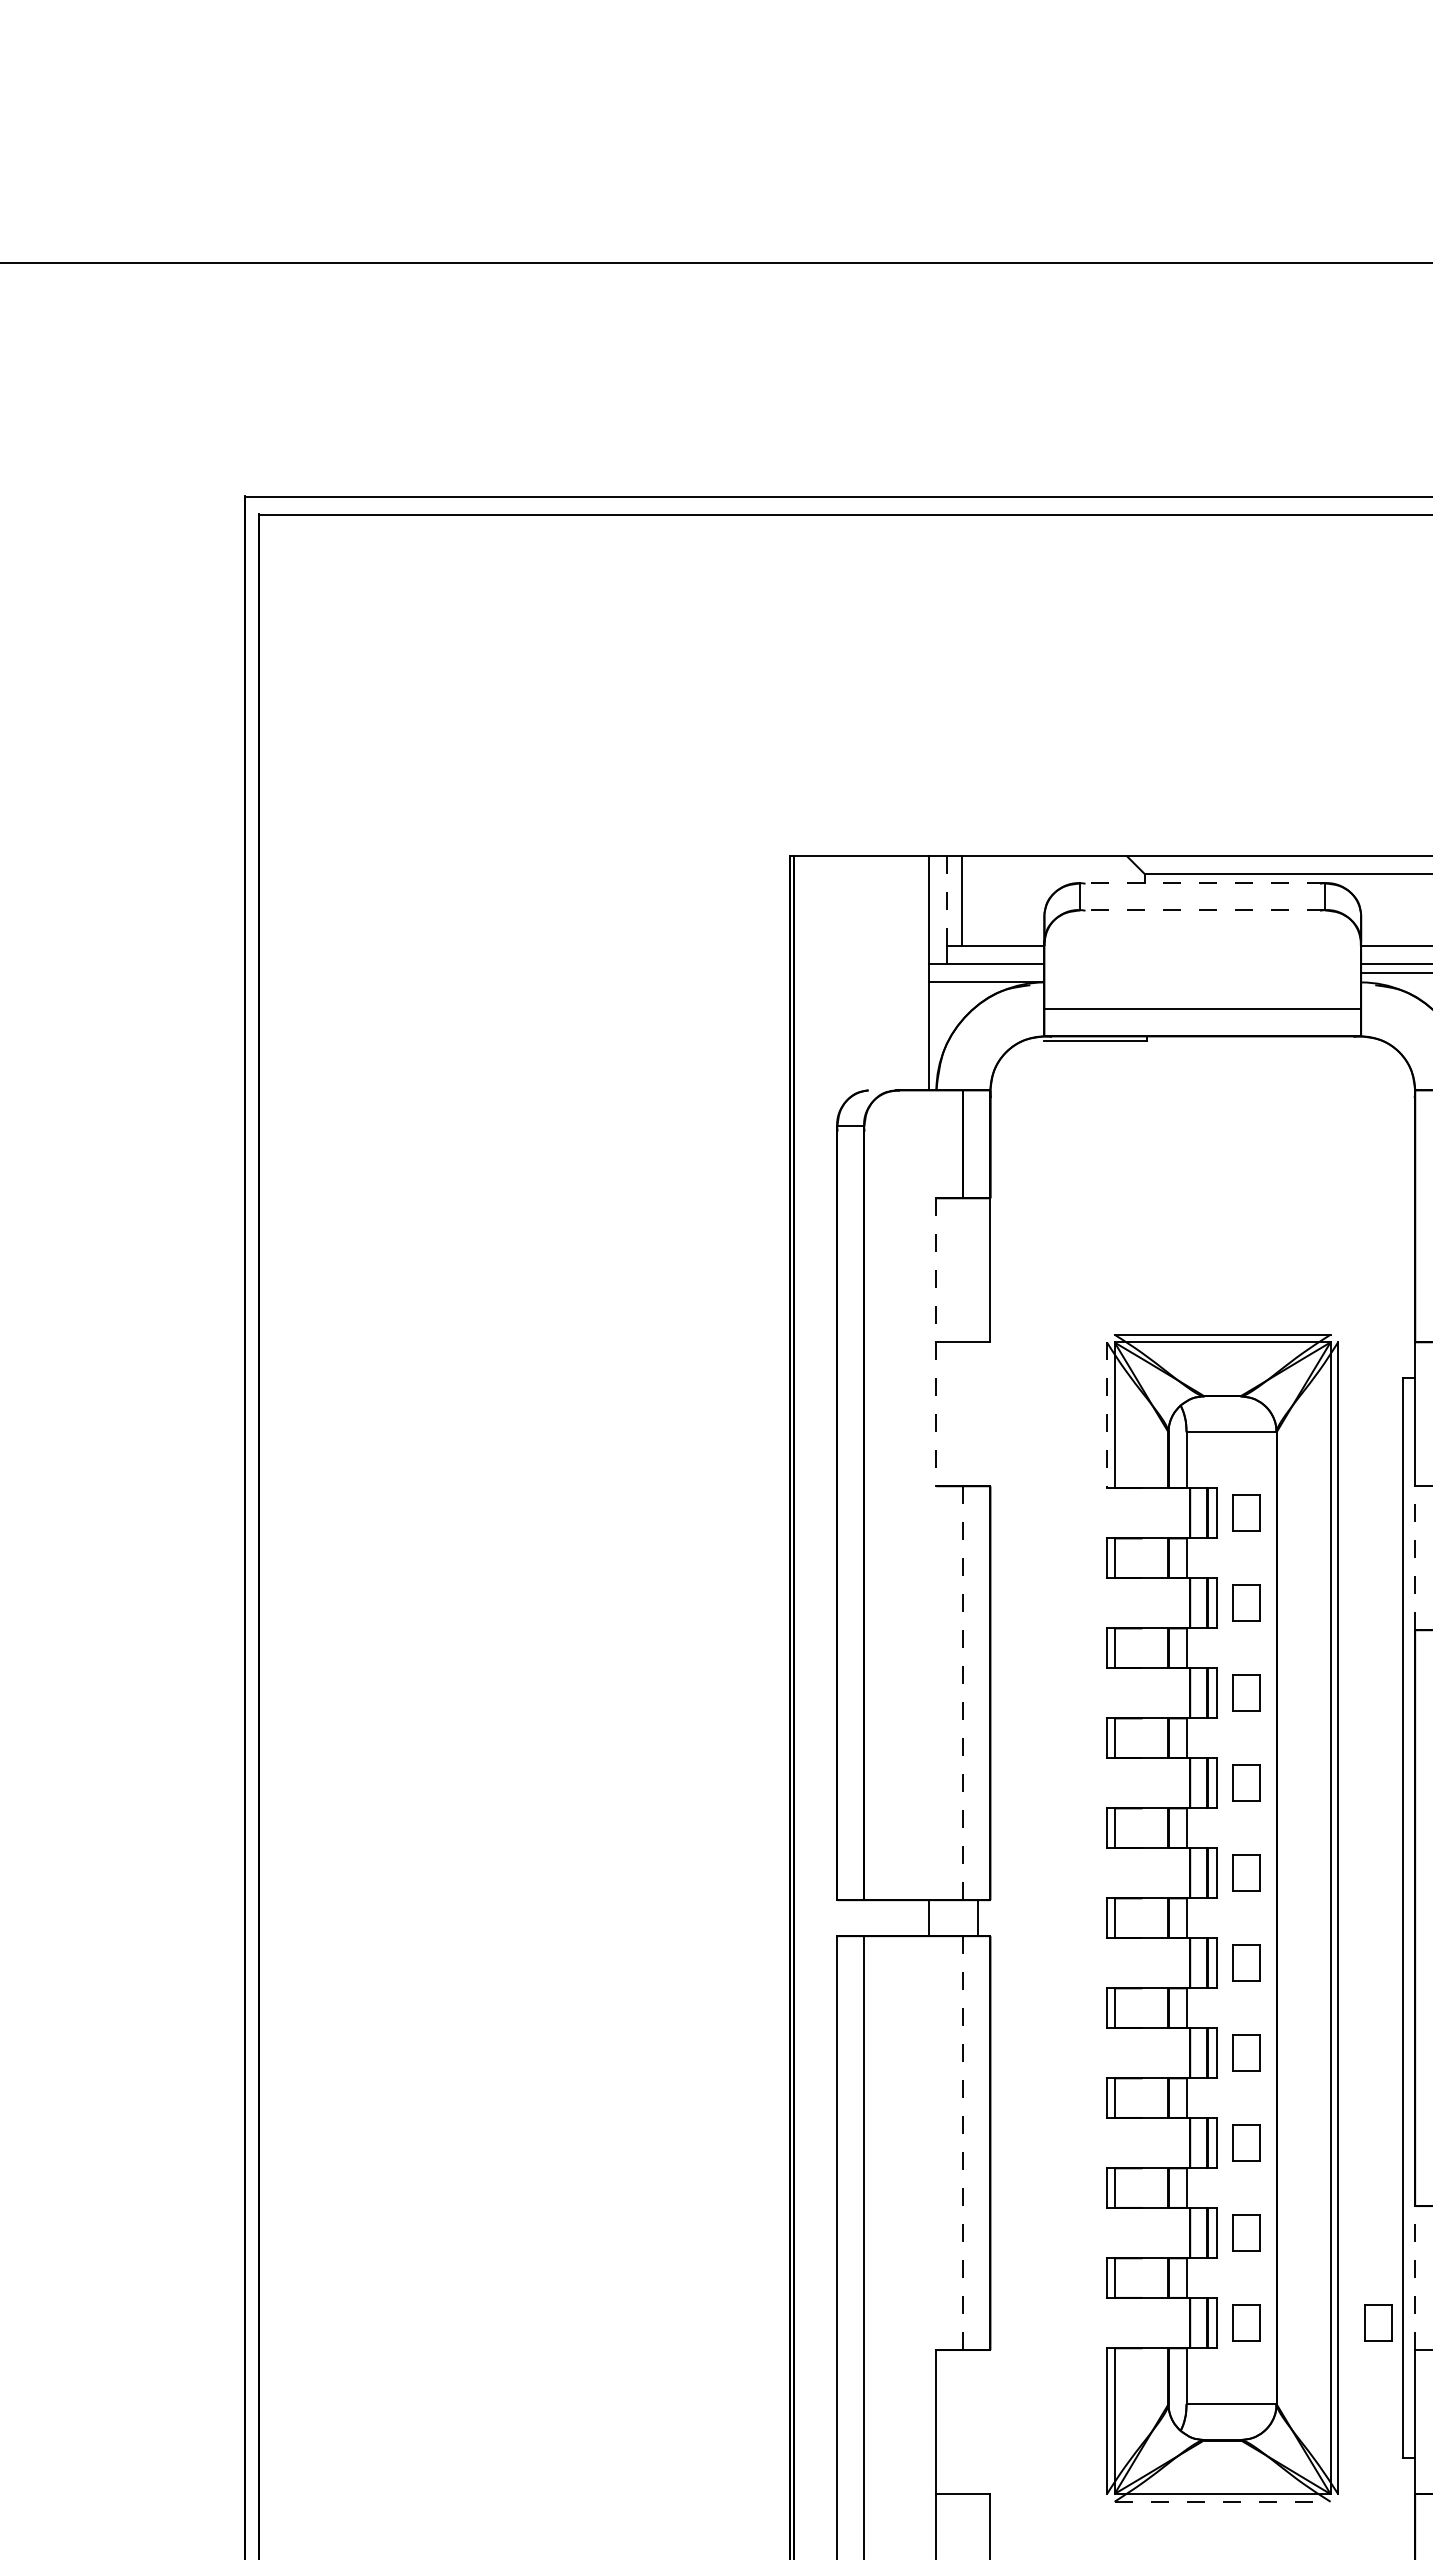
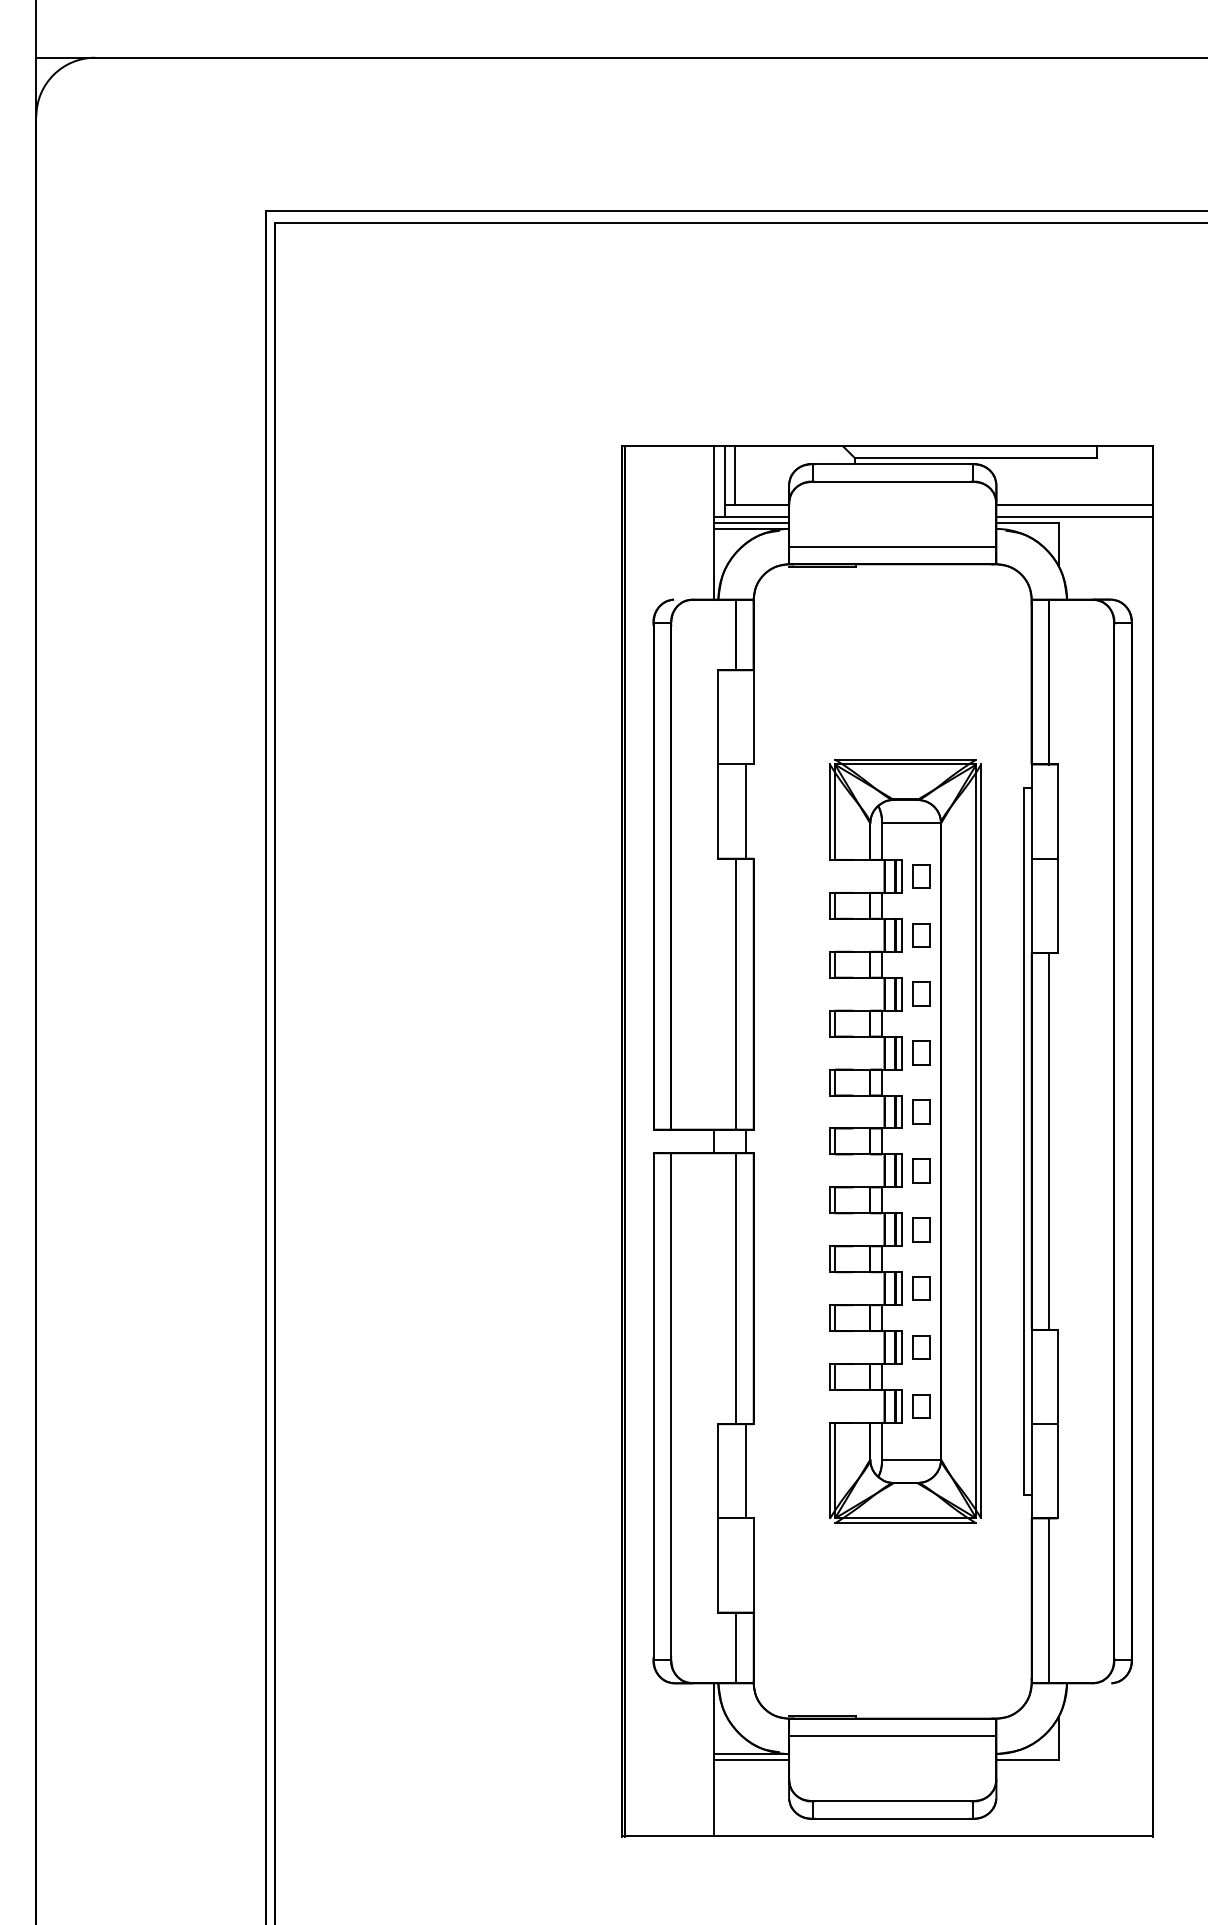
line: (1202, 883) -> (892, 464), dashed -> solid
line: (947, 900) -> (725, 475), dashed -> solid
line: (1202, 909) -> (892, 481), dashed -> solid
line: (987, 974) -> (751, 523), added
line: (936, 1342) -> (718, 764), dashed -> solid
line: (977, 1414) -> (745, 811), added
line: (1106, 1415) -> (829, 812), dashed -> solid
line: (1414, 1557) -> (1031, 905), dashed -> solid
line: (964, 1692) -> (736, 993), dashed -> solid
line: (964, 2142) -> (736, 1288), dashed -> solid
line: (1414, 2277) -> (1031, 1376), dashed -> solid
part: (1378, 2323) -> (1007, 1406), removed
line: (977, 2422) -> (745, 1471), added
line: (1222, 2501) -> (905, 1523), dashed -> solid

